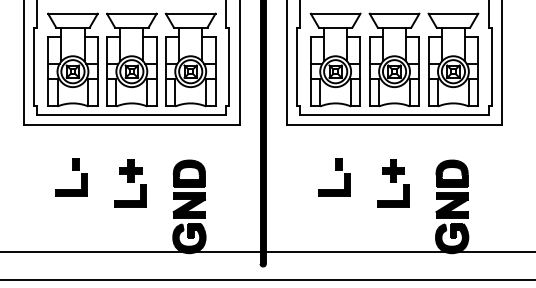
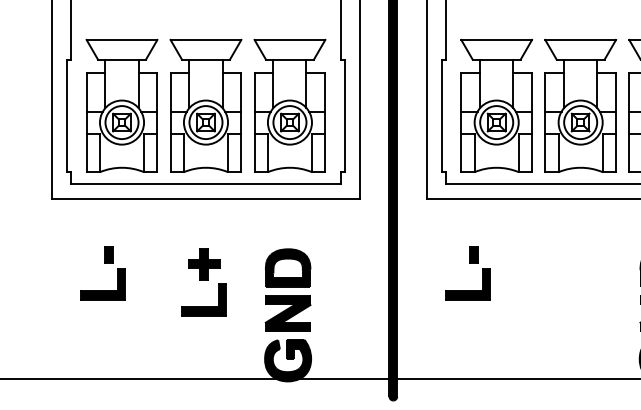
part: (72, 170) -> (104, 263), moved
part: (335, 170) -> (469, 263), moved
part: (393, 183) -> (579, 282), removed

